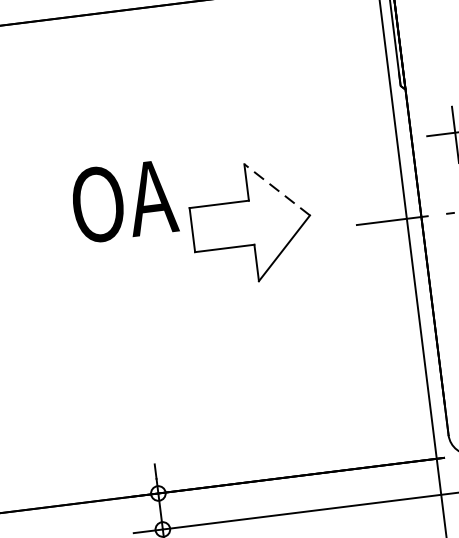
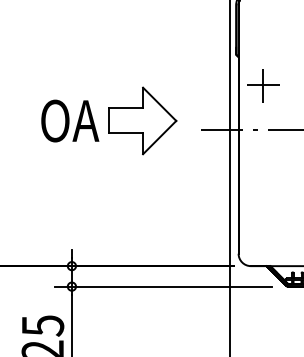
line: (276, 190) -> (159, 104), dashed -> solid
text: (124, 200) -> (70, 120), moved

